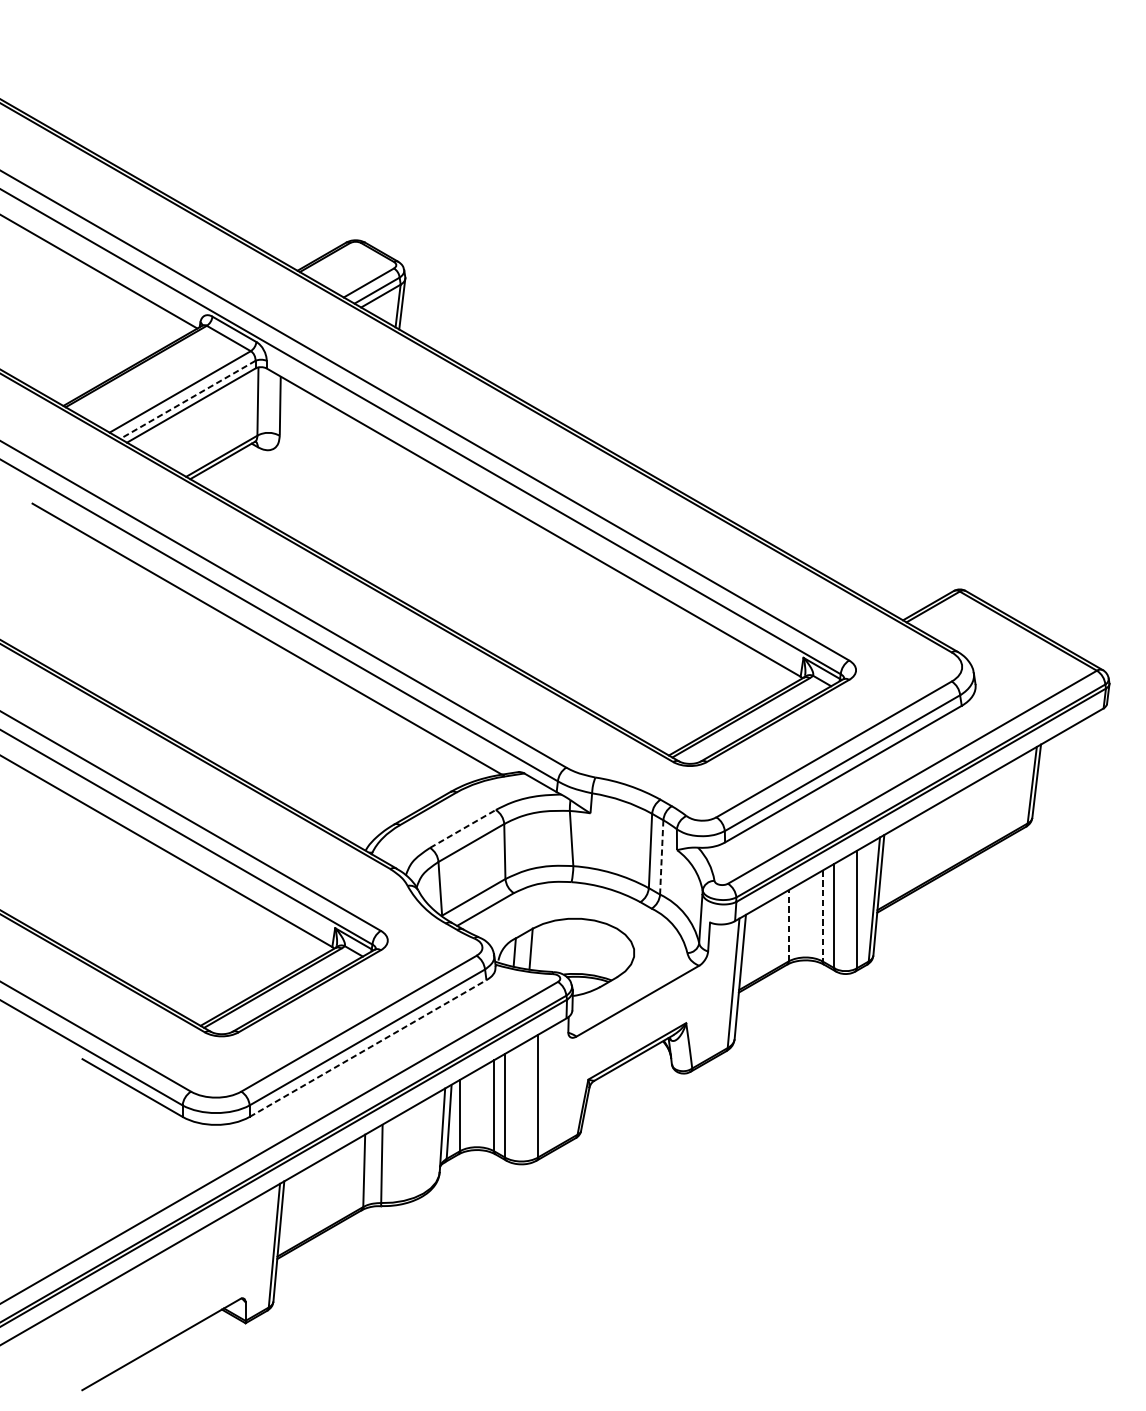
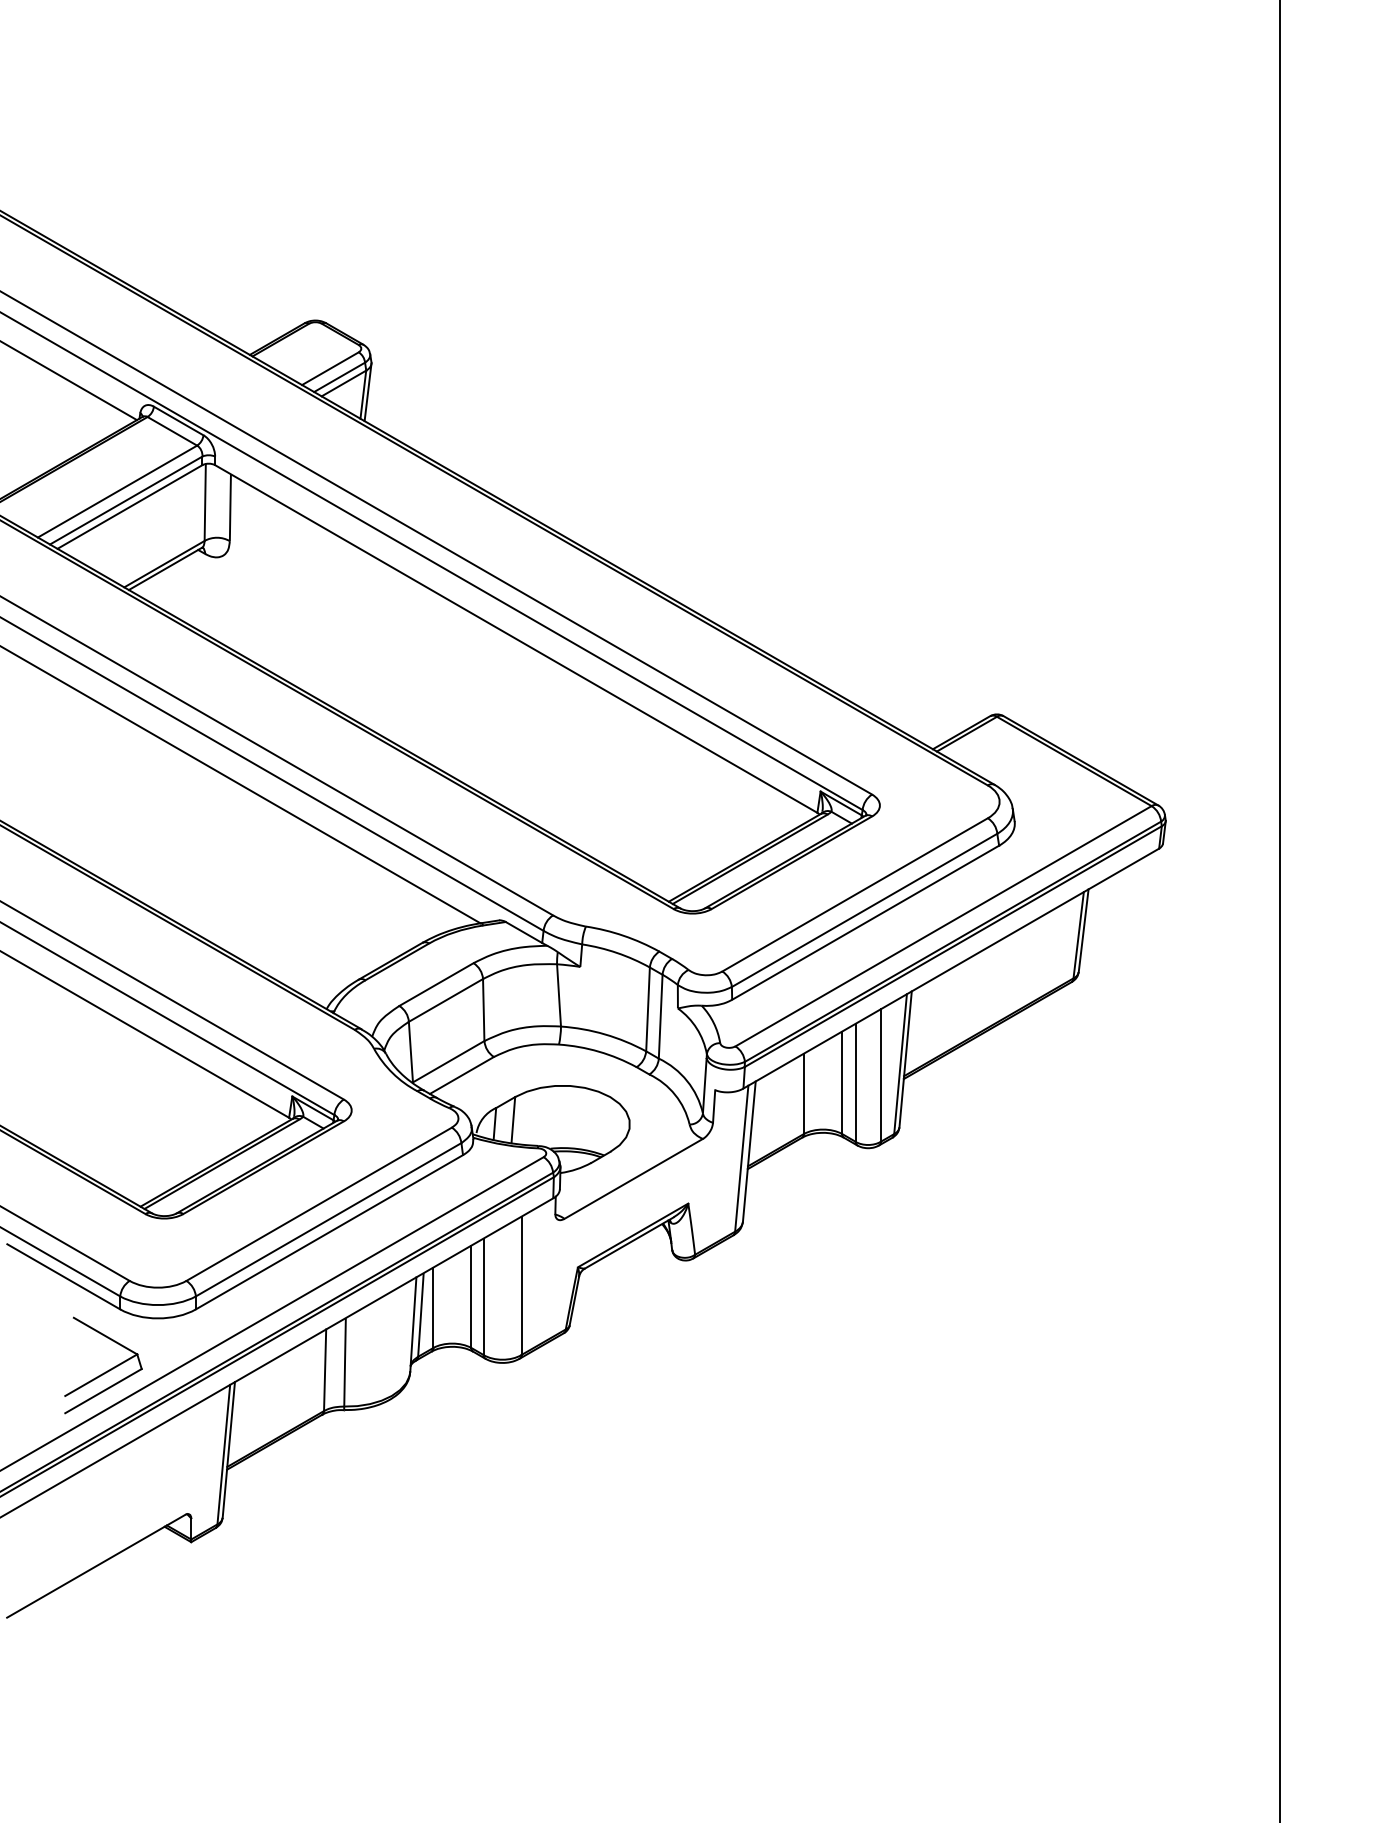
line: (188, 399) -> (126, 500), dashed -> solid
line: (462, 828) -> (436, 984), dashed -> solid
line: (661, 857) -> (660, 1016), dashed -> solid
line: (822, 916) -> (842, 1083), dashed -> solid
line: (789, 925) -> (804, 1093), dashed -> solid
line: (368, 1048) -> (329, 1232), dashed -> solid
part: (169, 1171) -> (105, 1371), added

